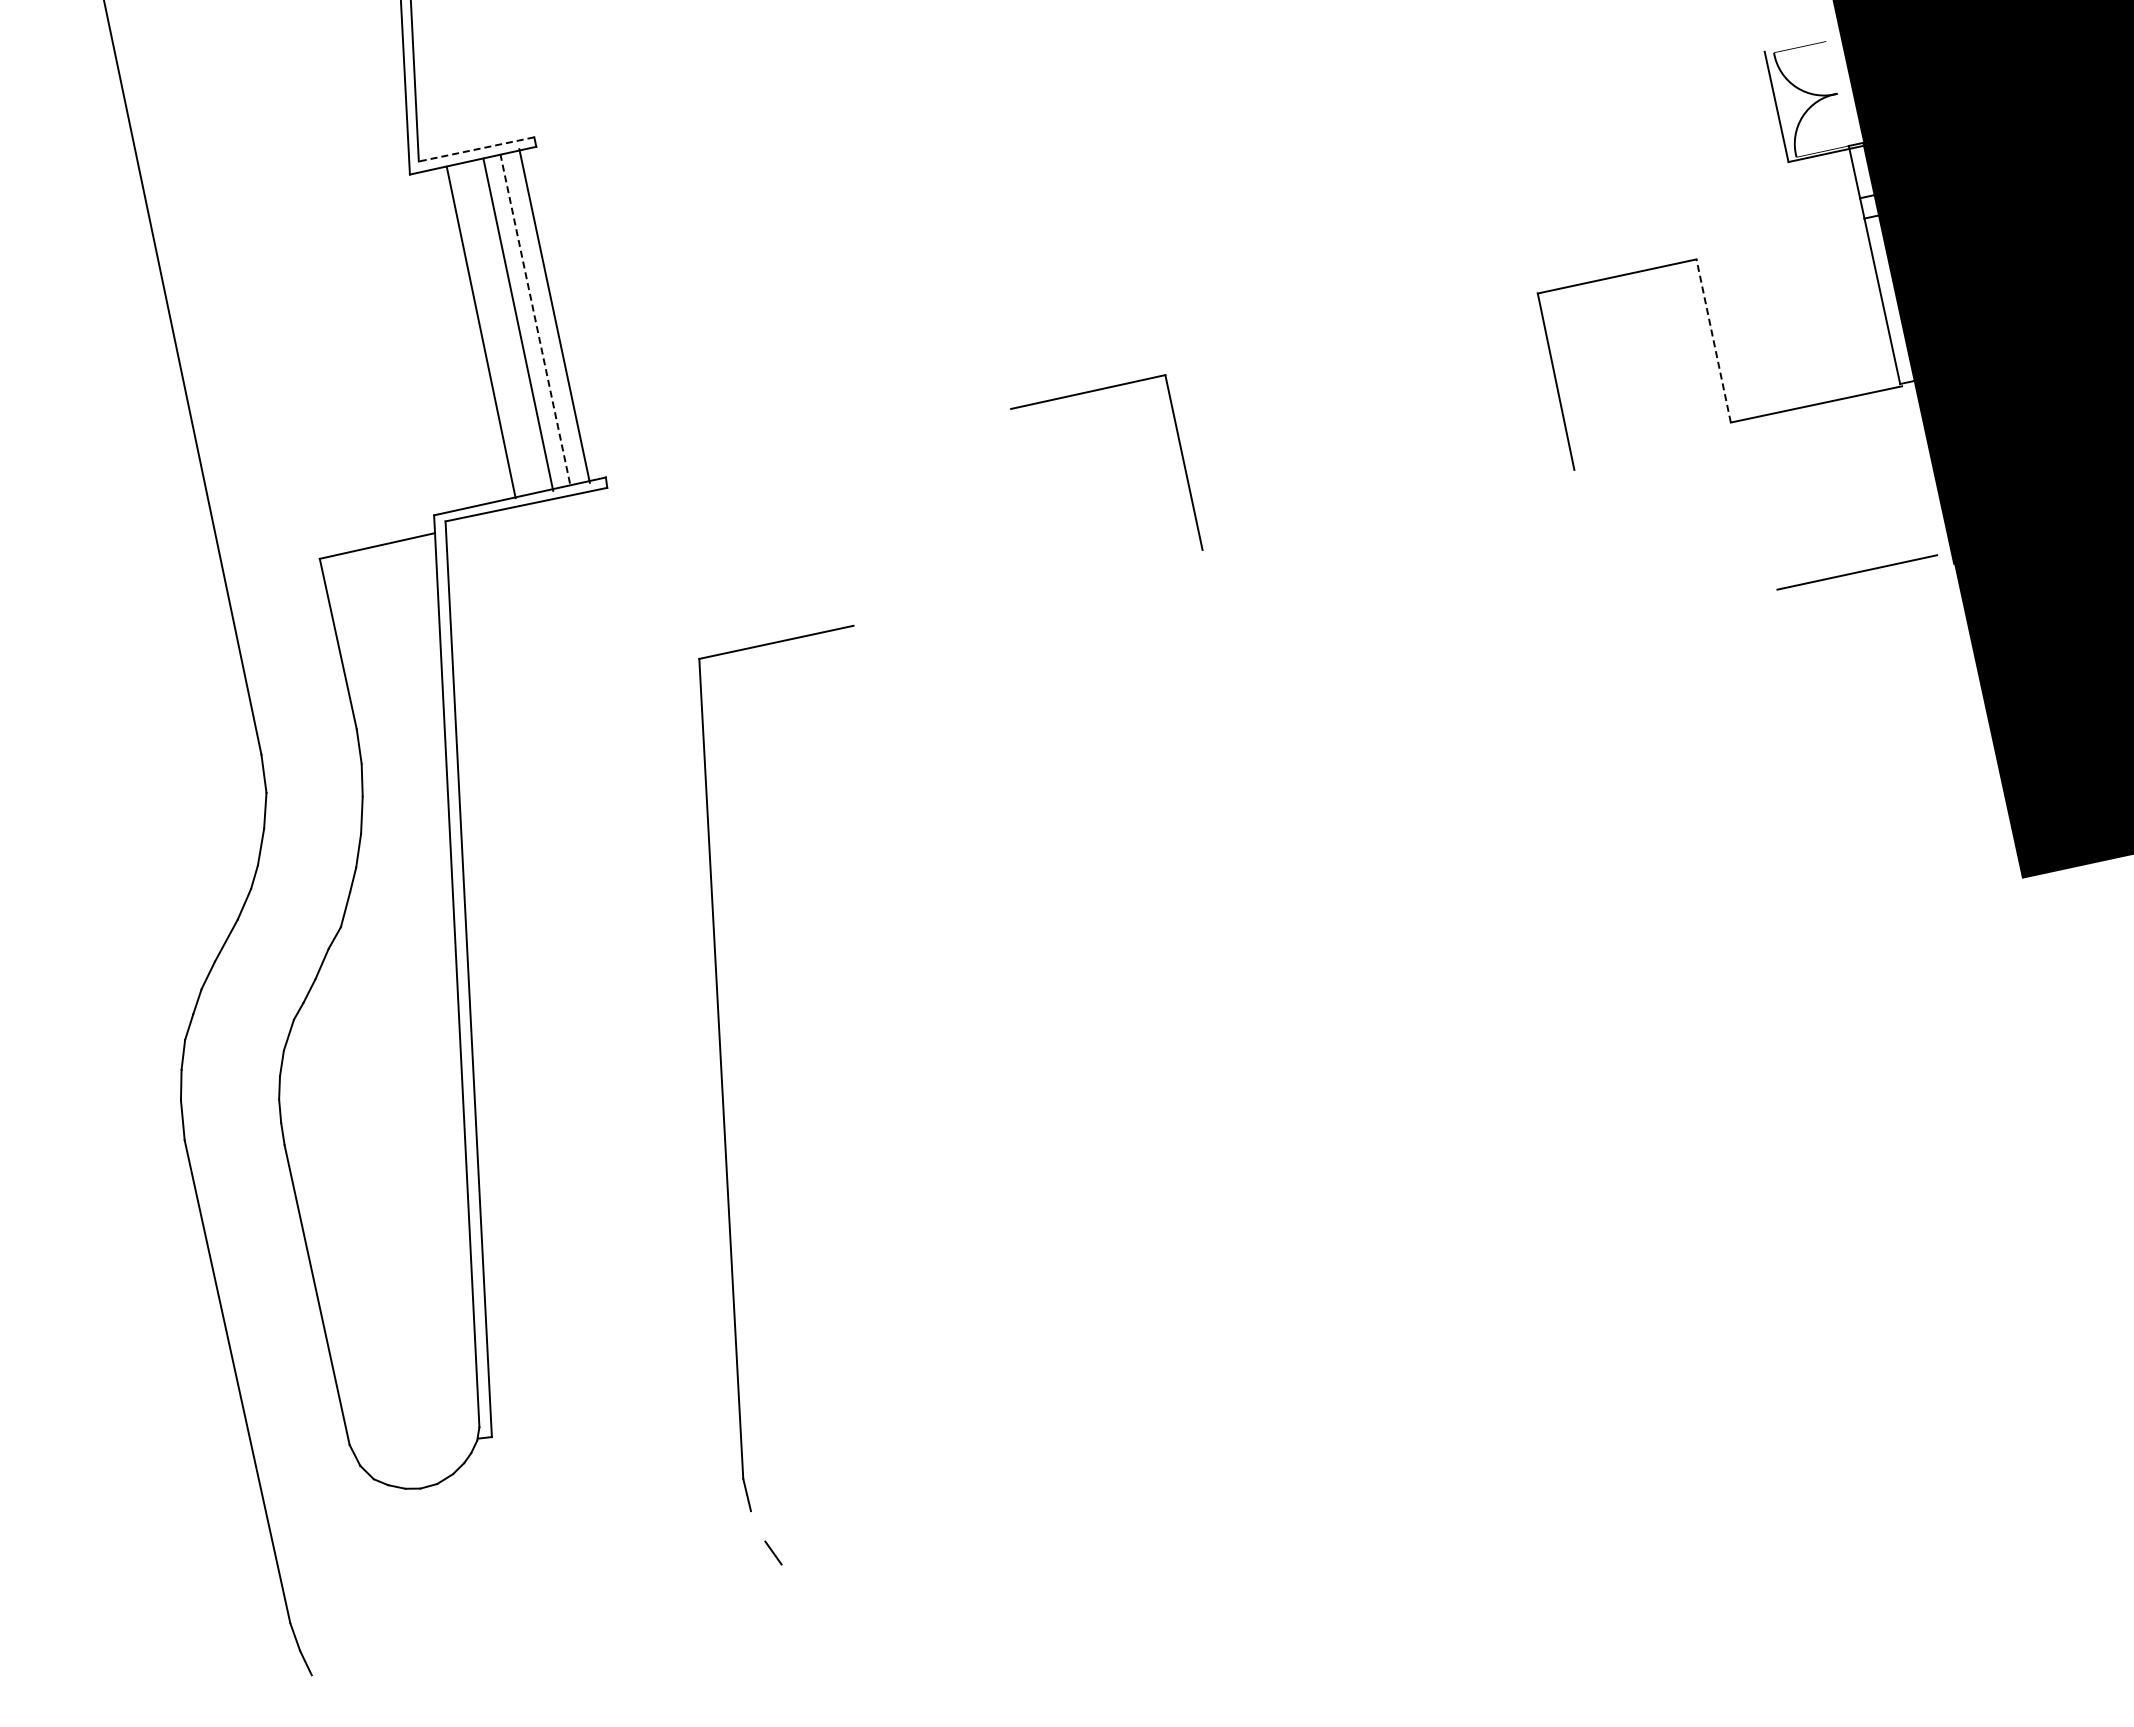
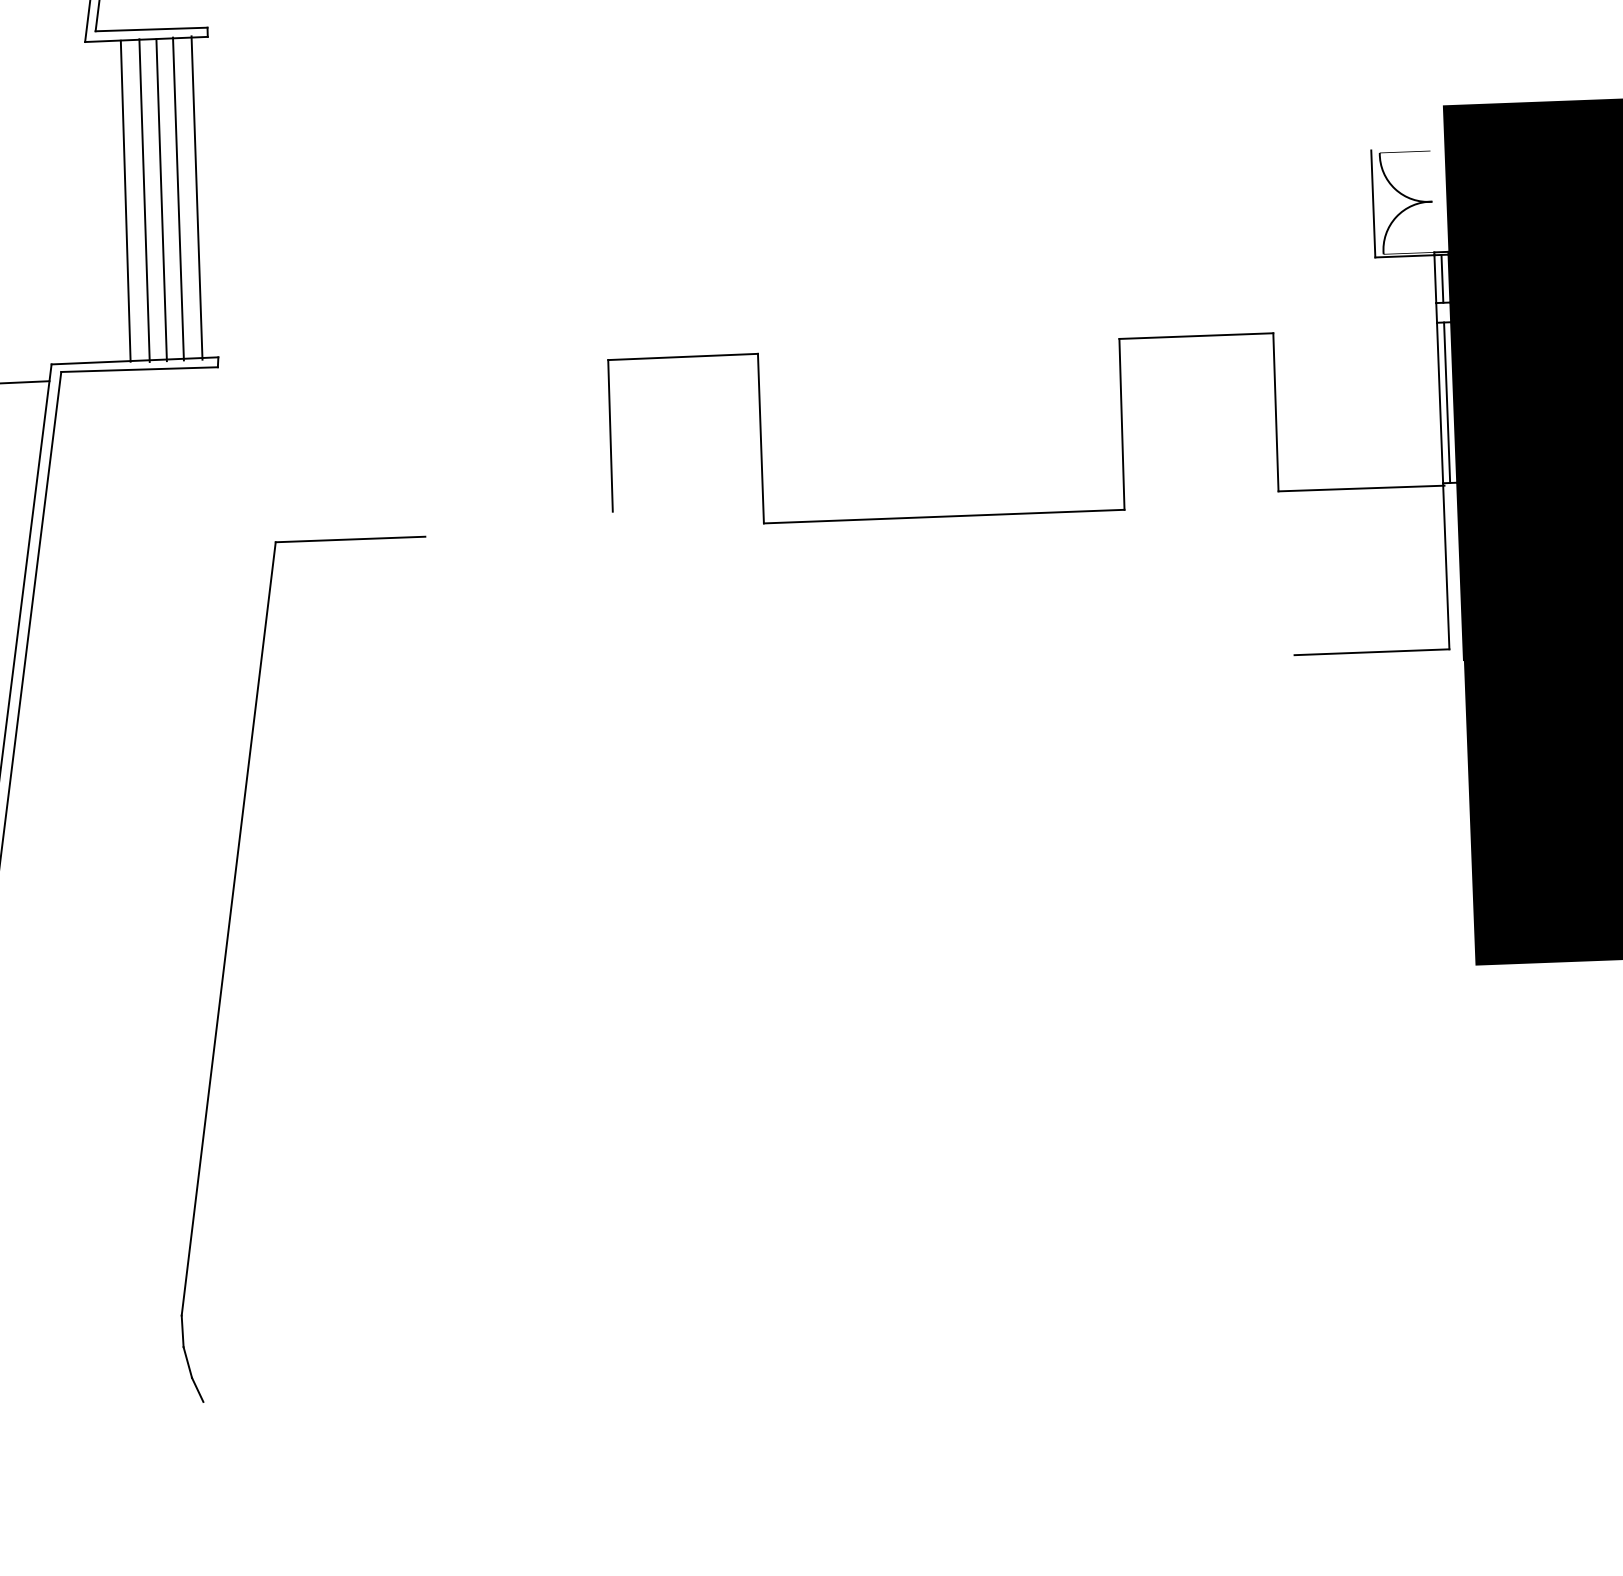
line: (476, 149) -> (151, 29), dashed -> solid
line: (1861, 171) -> (1441, 278), added
line: (1889, 299) -> (1447, 402), added
line: (535, 320) -> (178, 199), dashed -> solid
line: (500, 327) -> (144, 199), added
line: (1713, 340) -> (1275, 411), dashed -> solid
line: (1918, 469) -> (1446, 566), added
line: (1027, 486) -> (610, 435), added
line: (1388, 509) -> (944, 516), added
line: (757, 1526) -> (187, 1362), added

